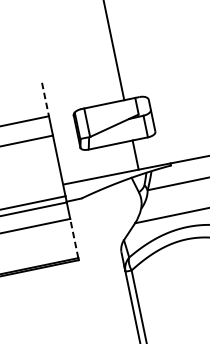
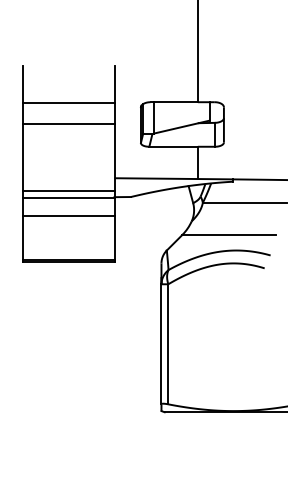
line: (45, 99) -> (114, 84), dashed -> solid
line: (74, 238) -> (114, 237), dashed -> solid

